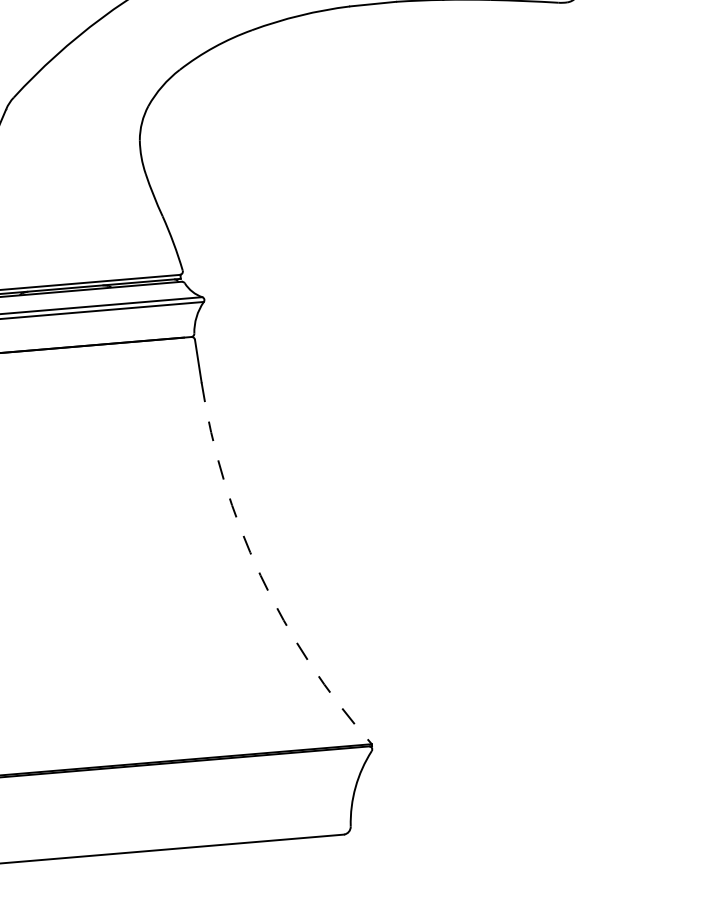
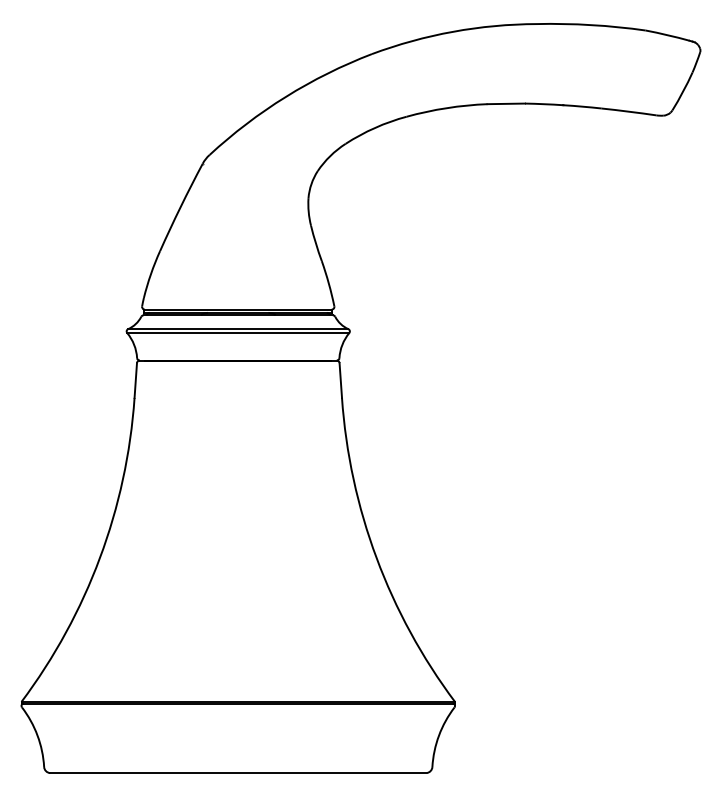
arc: (260, 576) -> (376, 558), dashed -> solid

